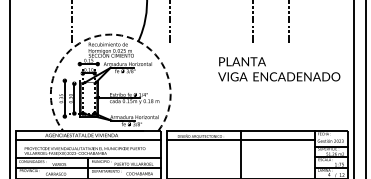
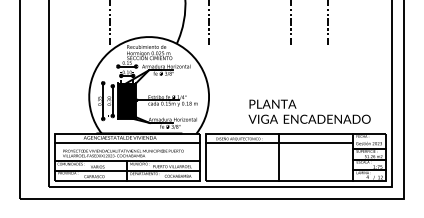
arc: (111, 35) -> (149, 37), dashed -> solid
text: (279, 69) -> (309, 111), moved
fill: (89, 98) -> (127, 100), added

